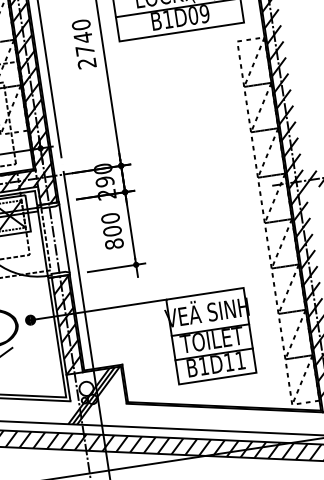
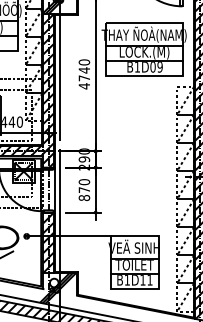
text: (85, 64) -> (83, 86), 2740 -> 4740
text: (112, 231) -> (84, 190), 800 -> 870

